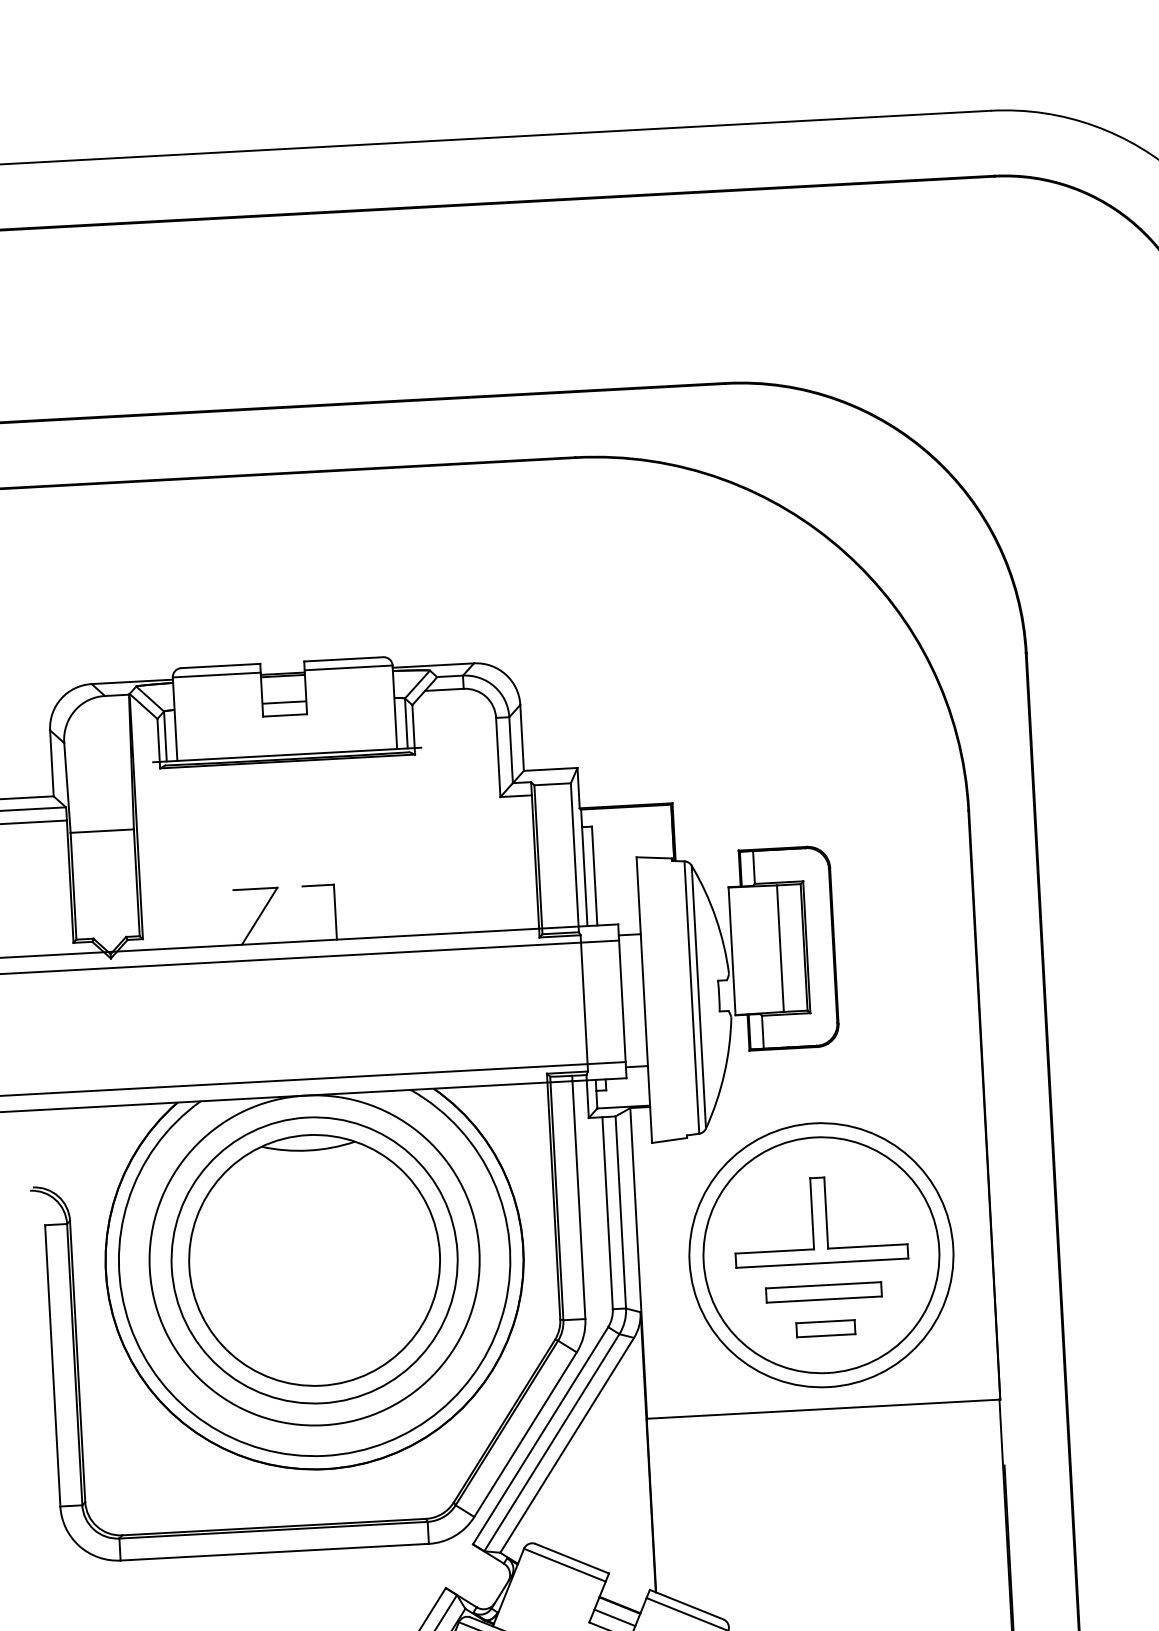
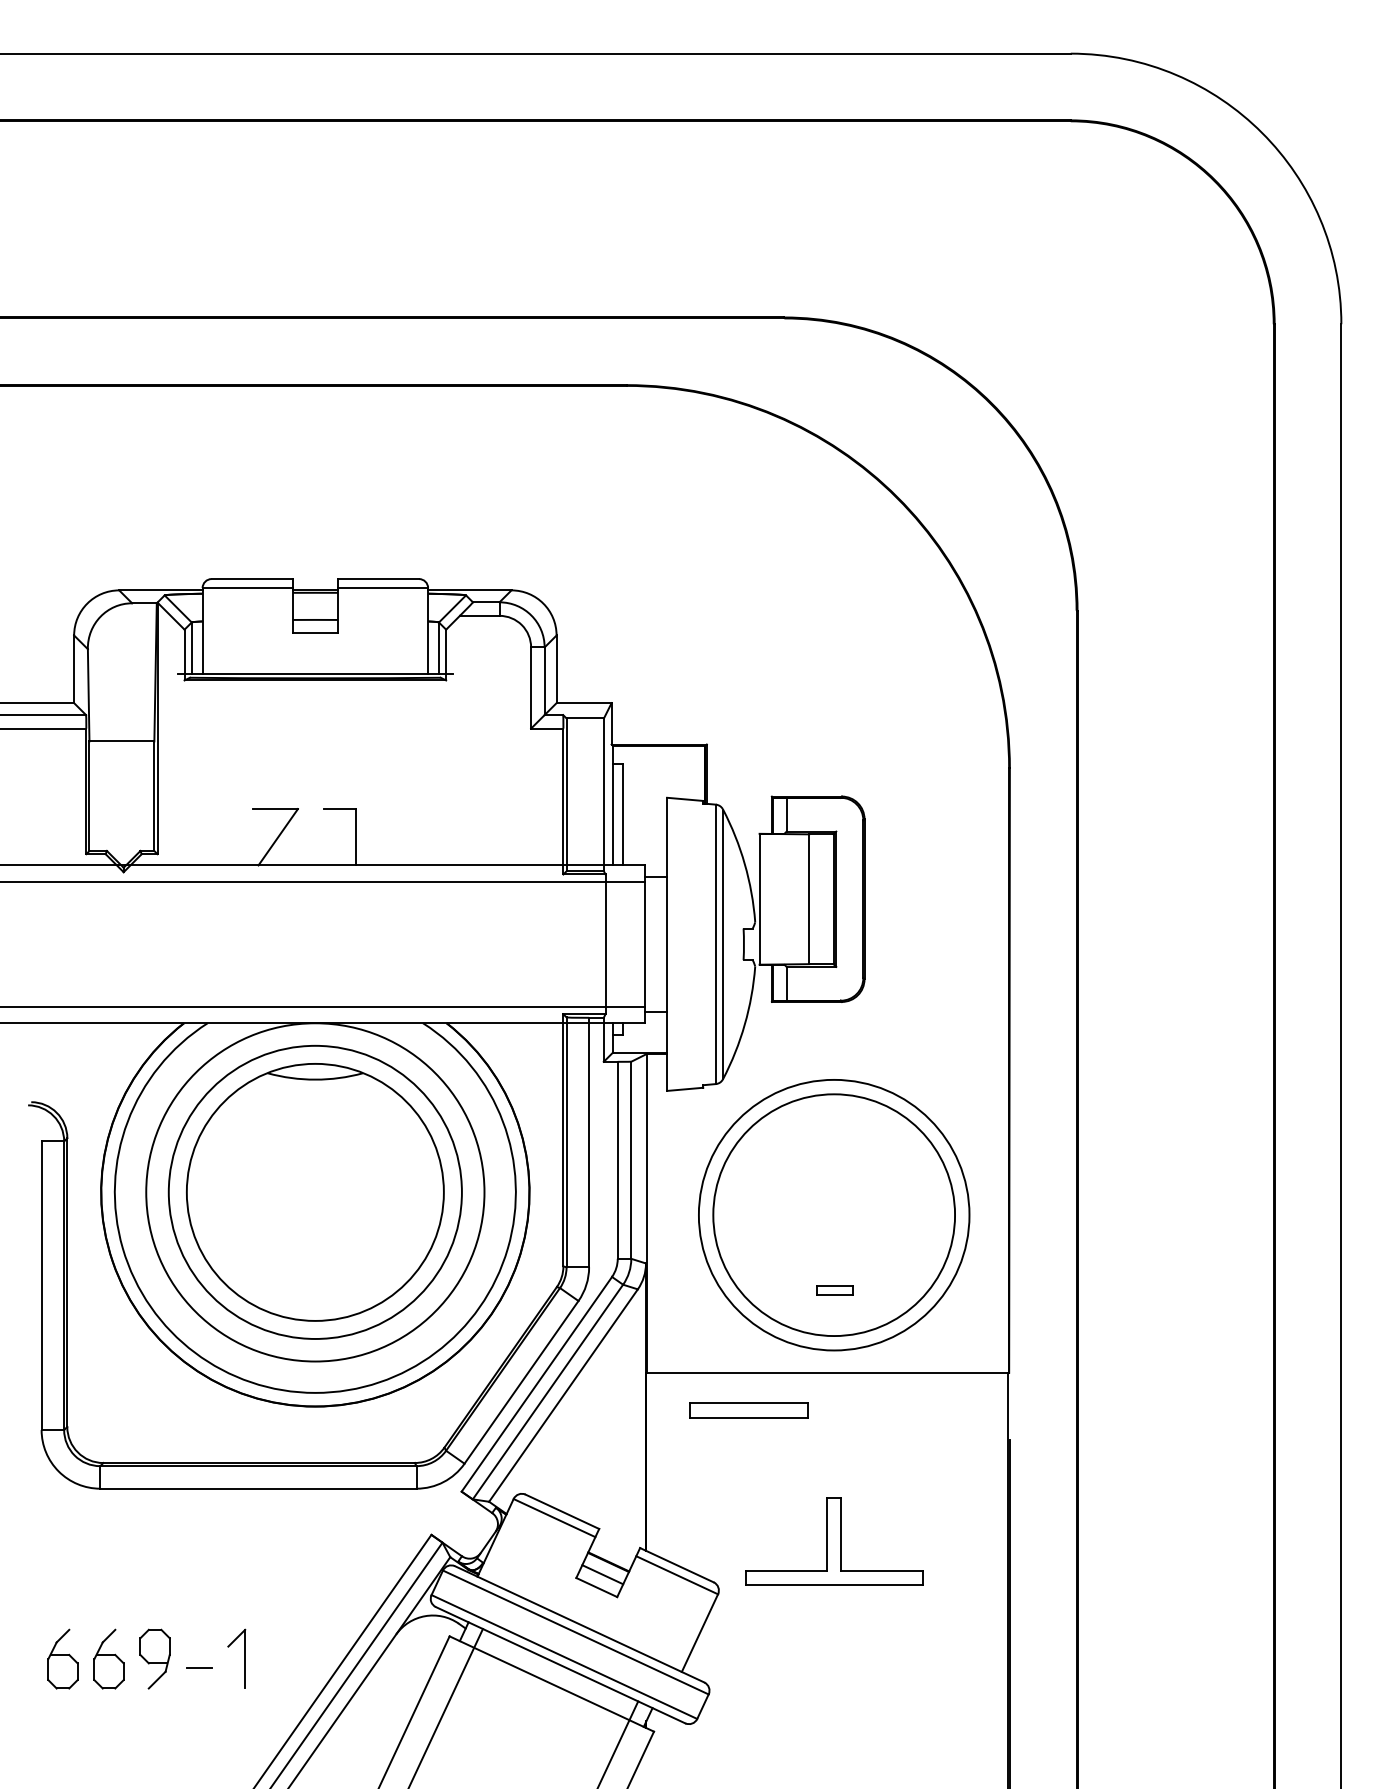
part: (819, 1220) -> (834, 1541), moved
part: (823, 1292) -> (748, 1410), moved
part: (825, 1328) -> (834, 1290), size x0.6

